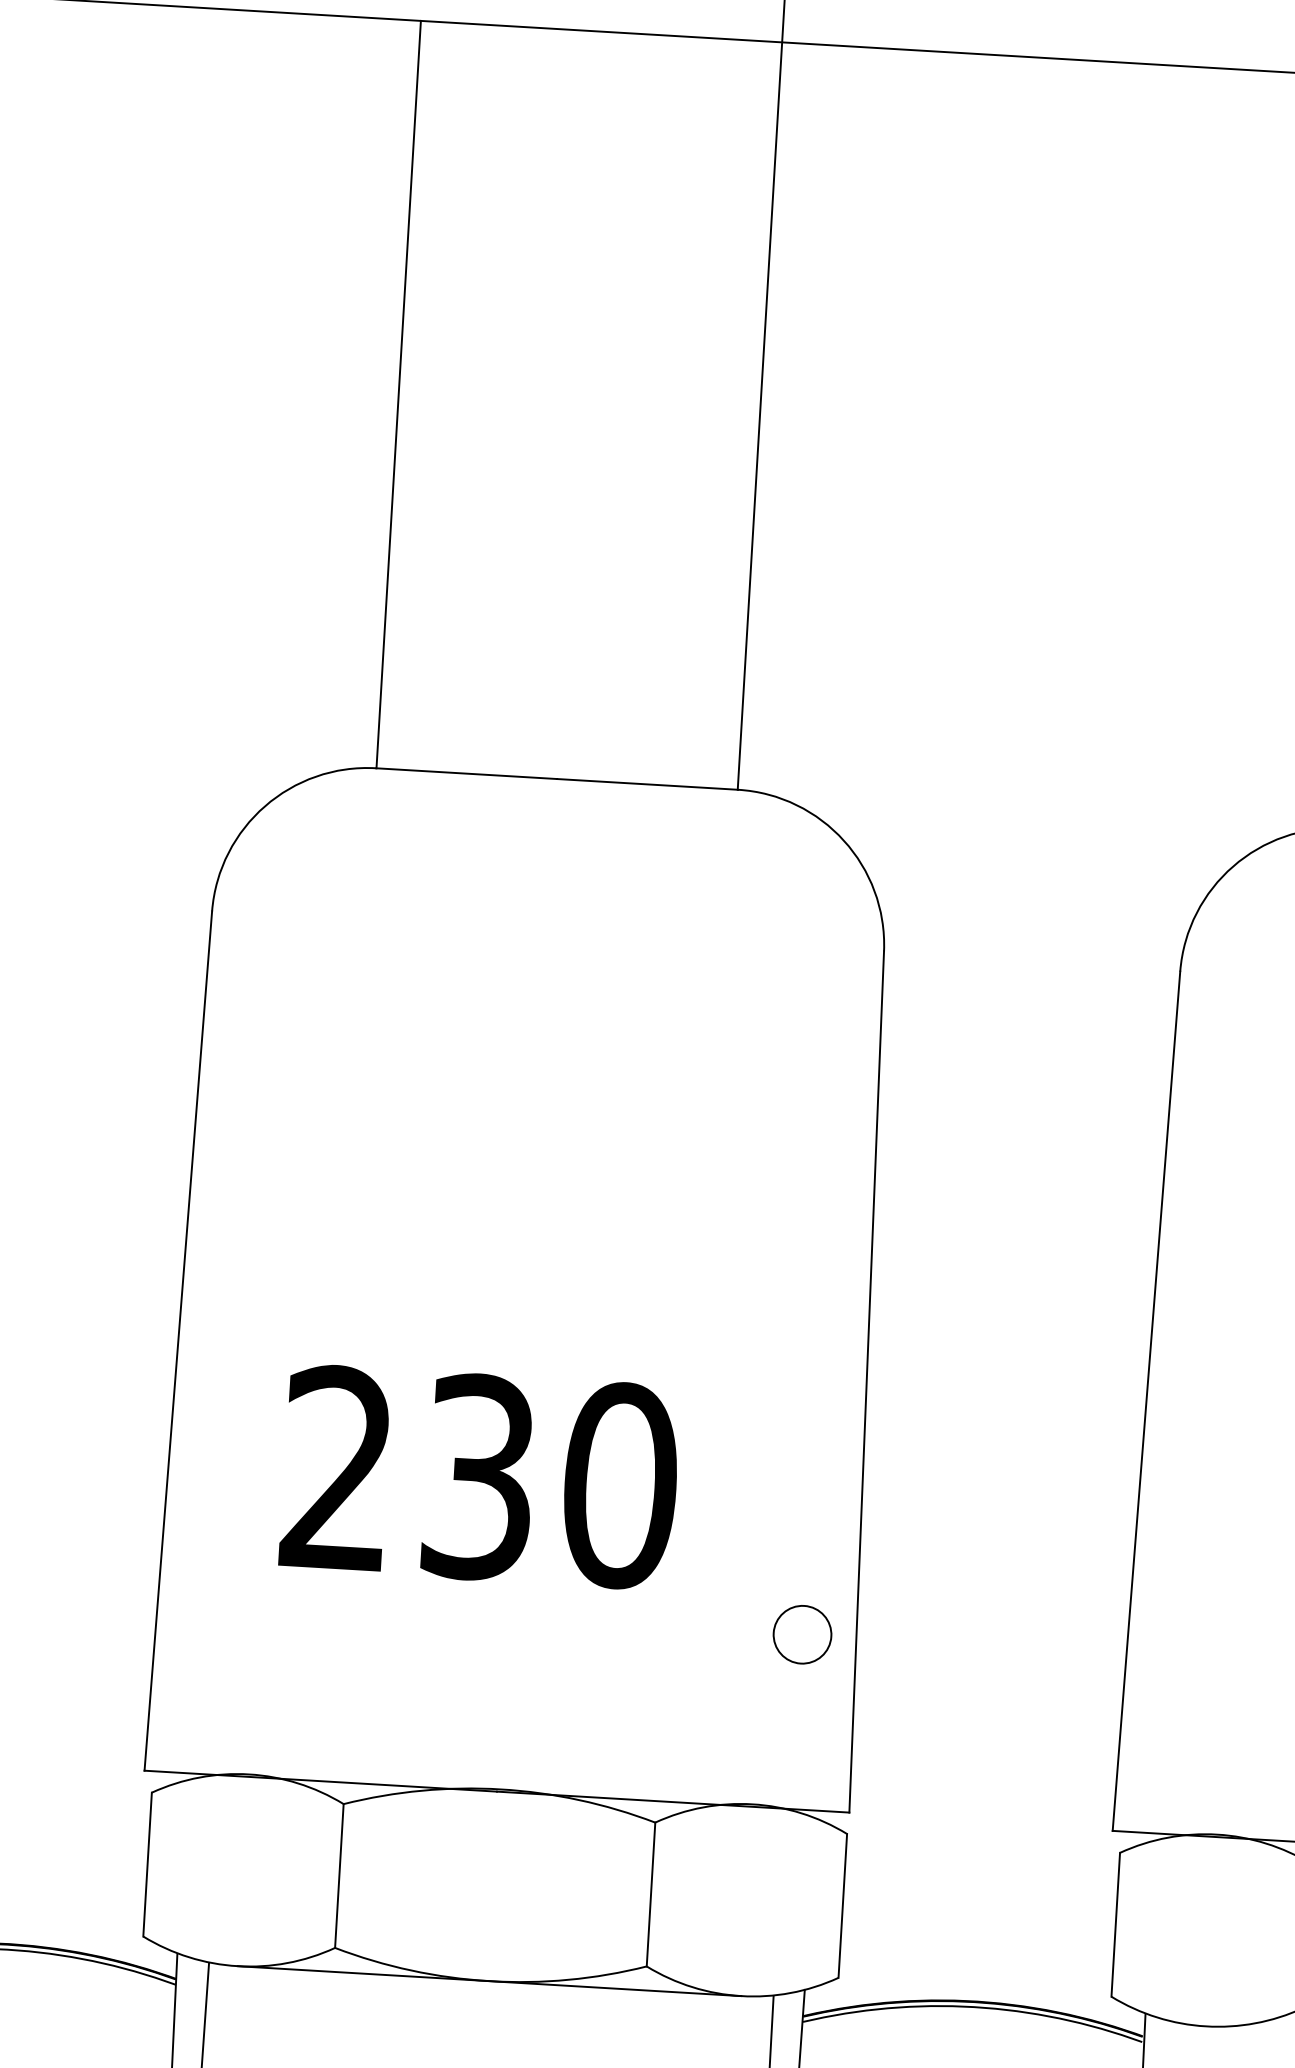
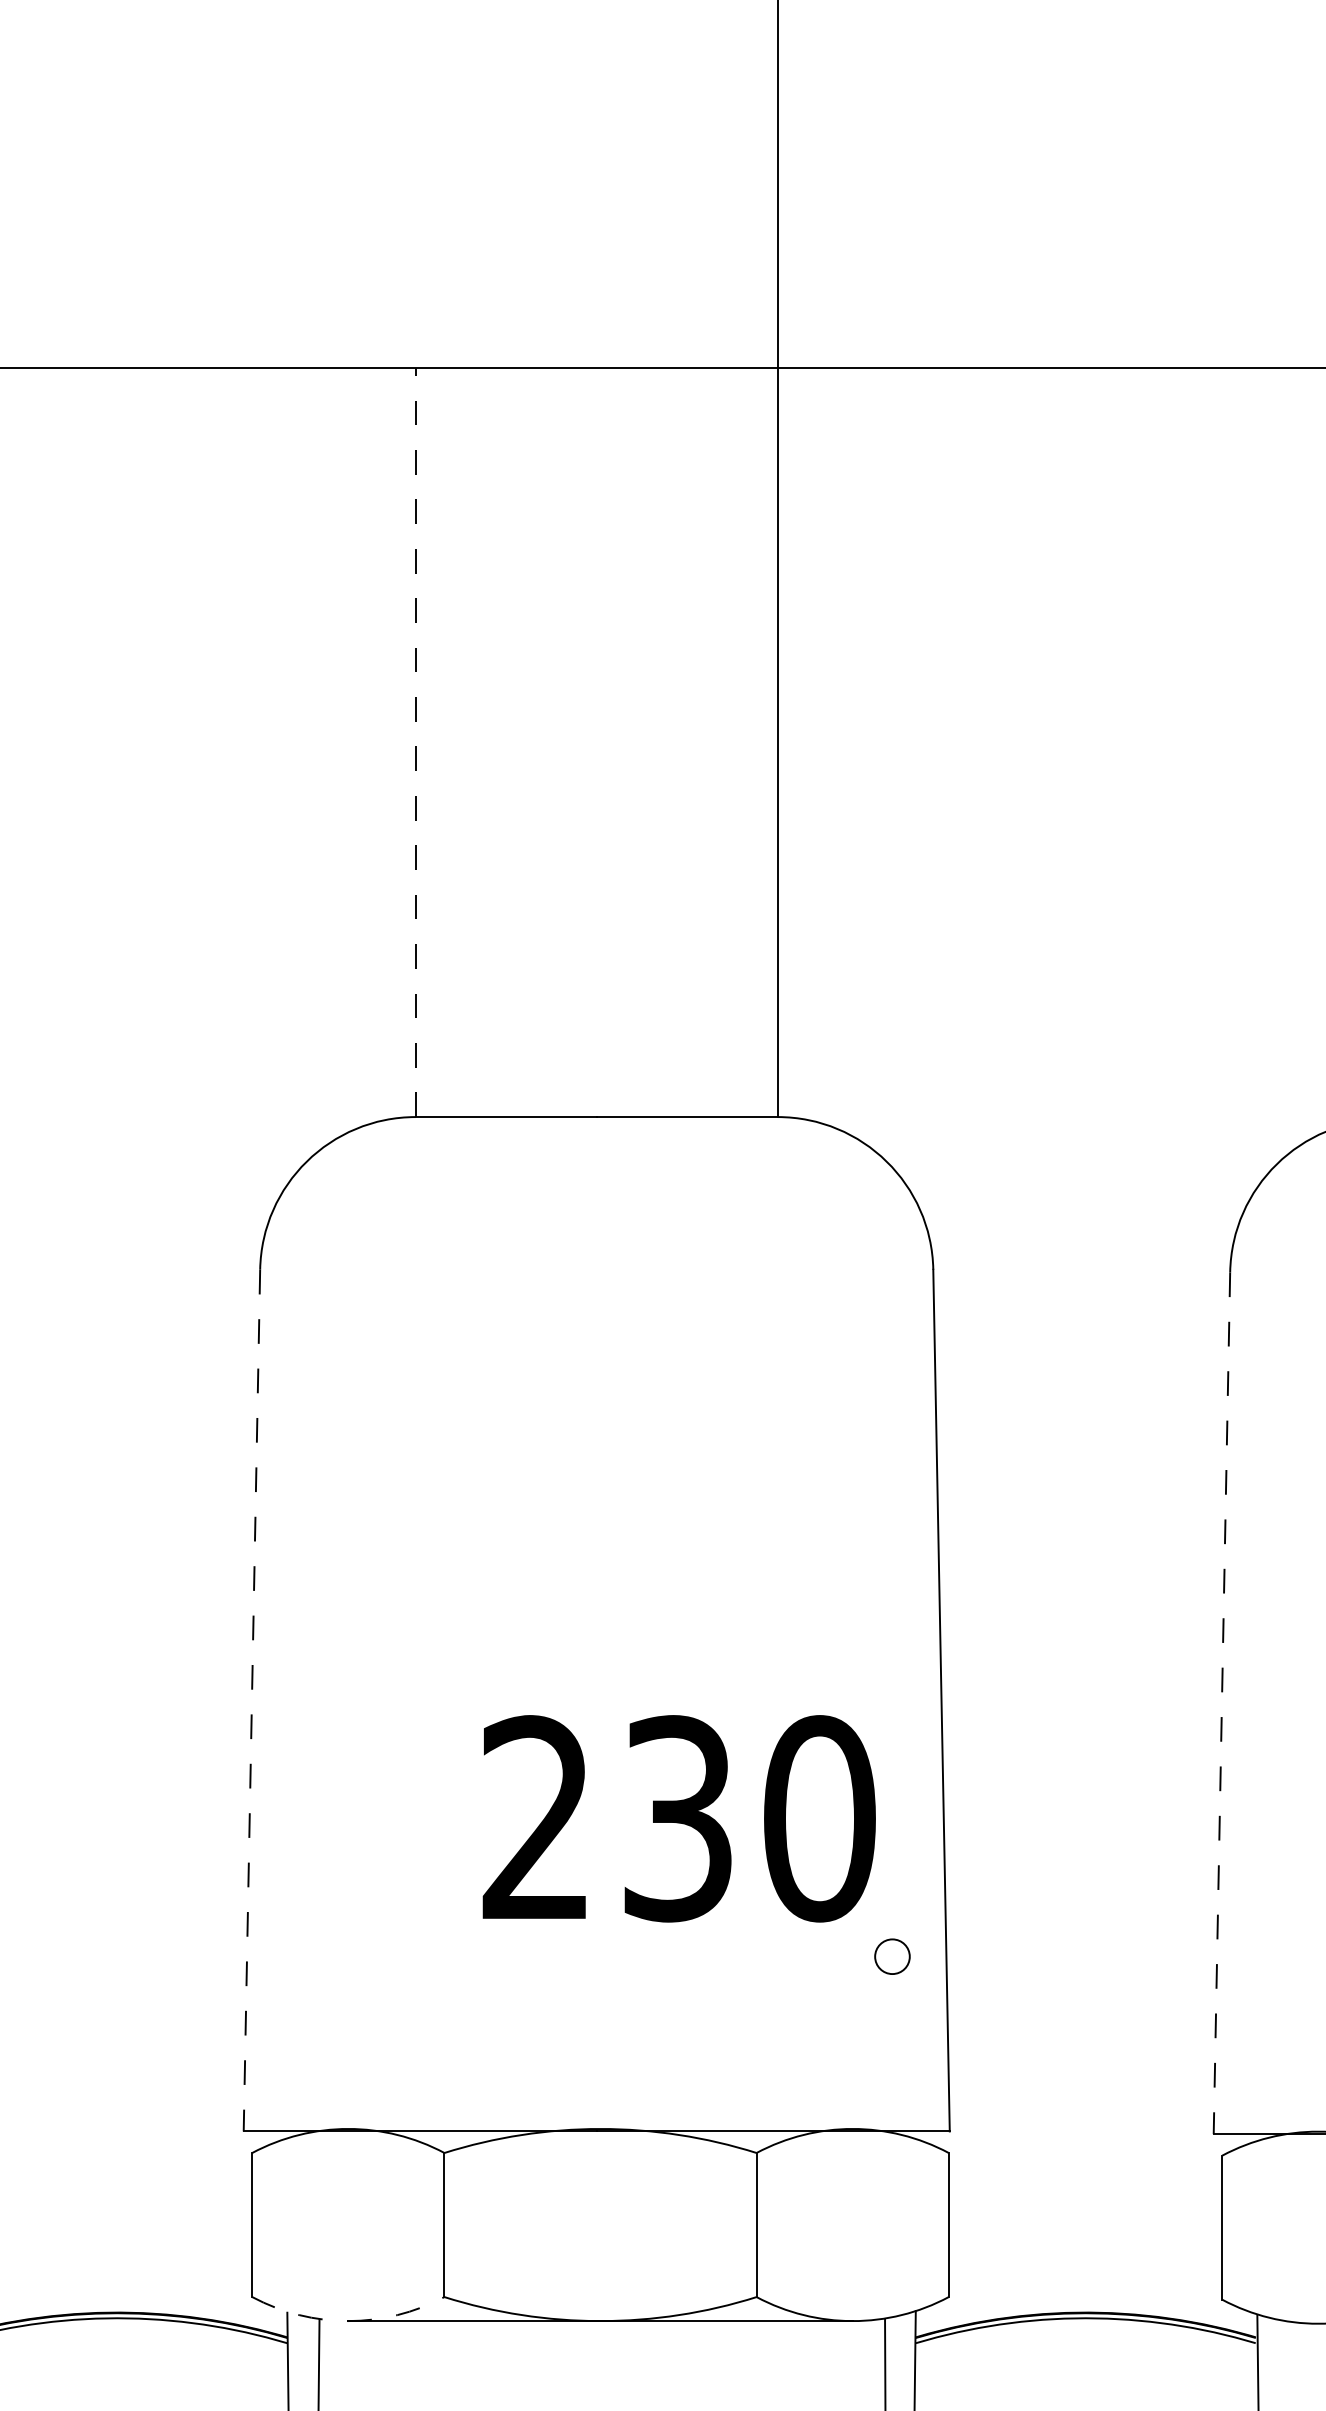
line: (398, 394) -> (415, 742), solid -> dashed
line: (177, 1340) -> (251, 1700), solid -> dashed
line: (1146, 1401) -> (1221, 1703), solid -> dashed
text: (479, 1477) -> (678, 1818), moved
circle: (802, 1634) -> (892, 1956), size x0.6
arc: (237, 1966) -> (348, 2321), solid -> dashed

